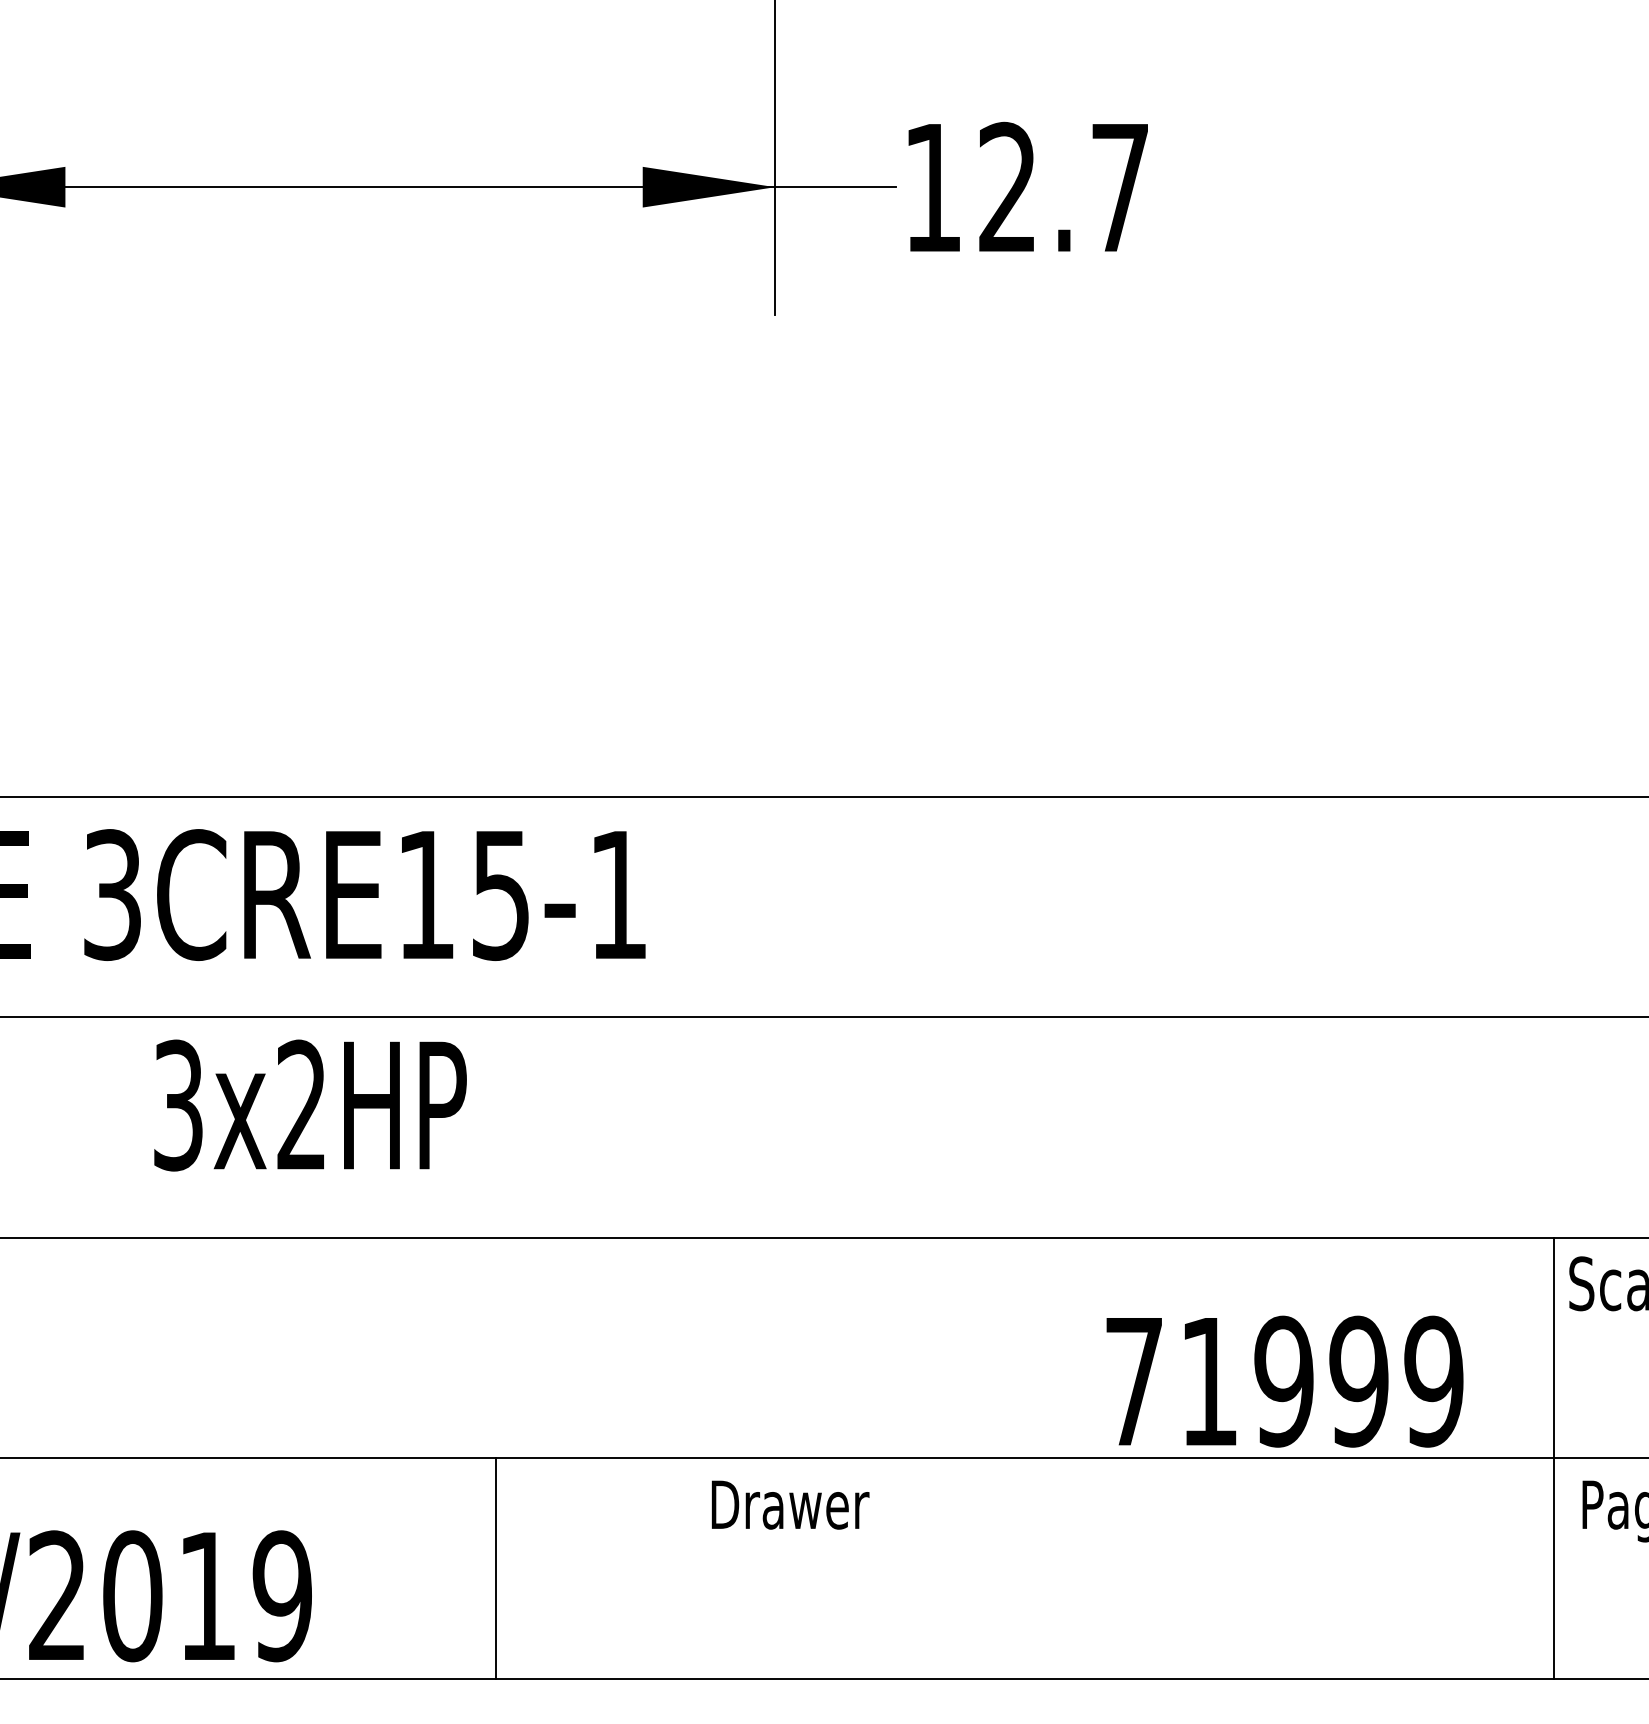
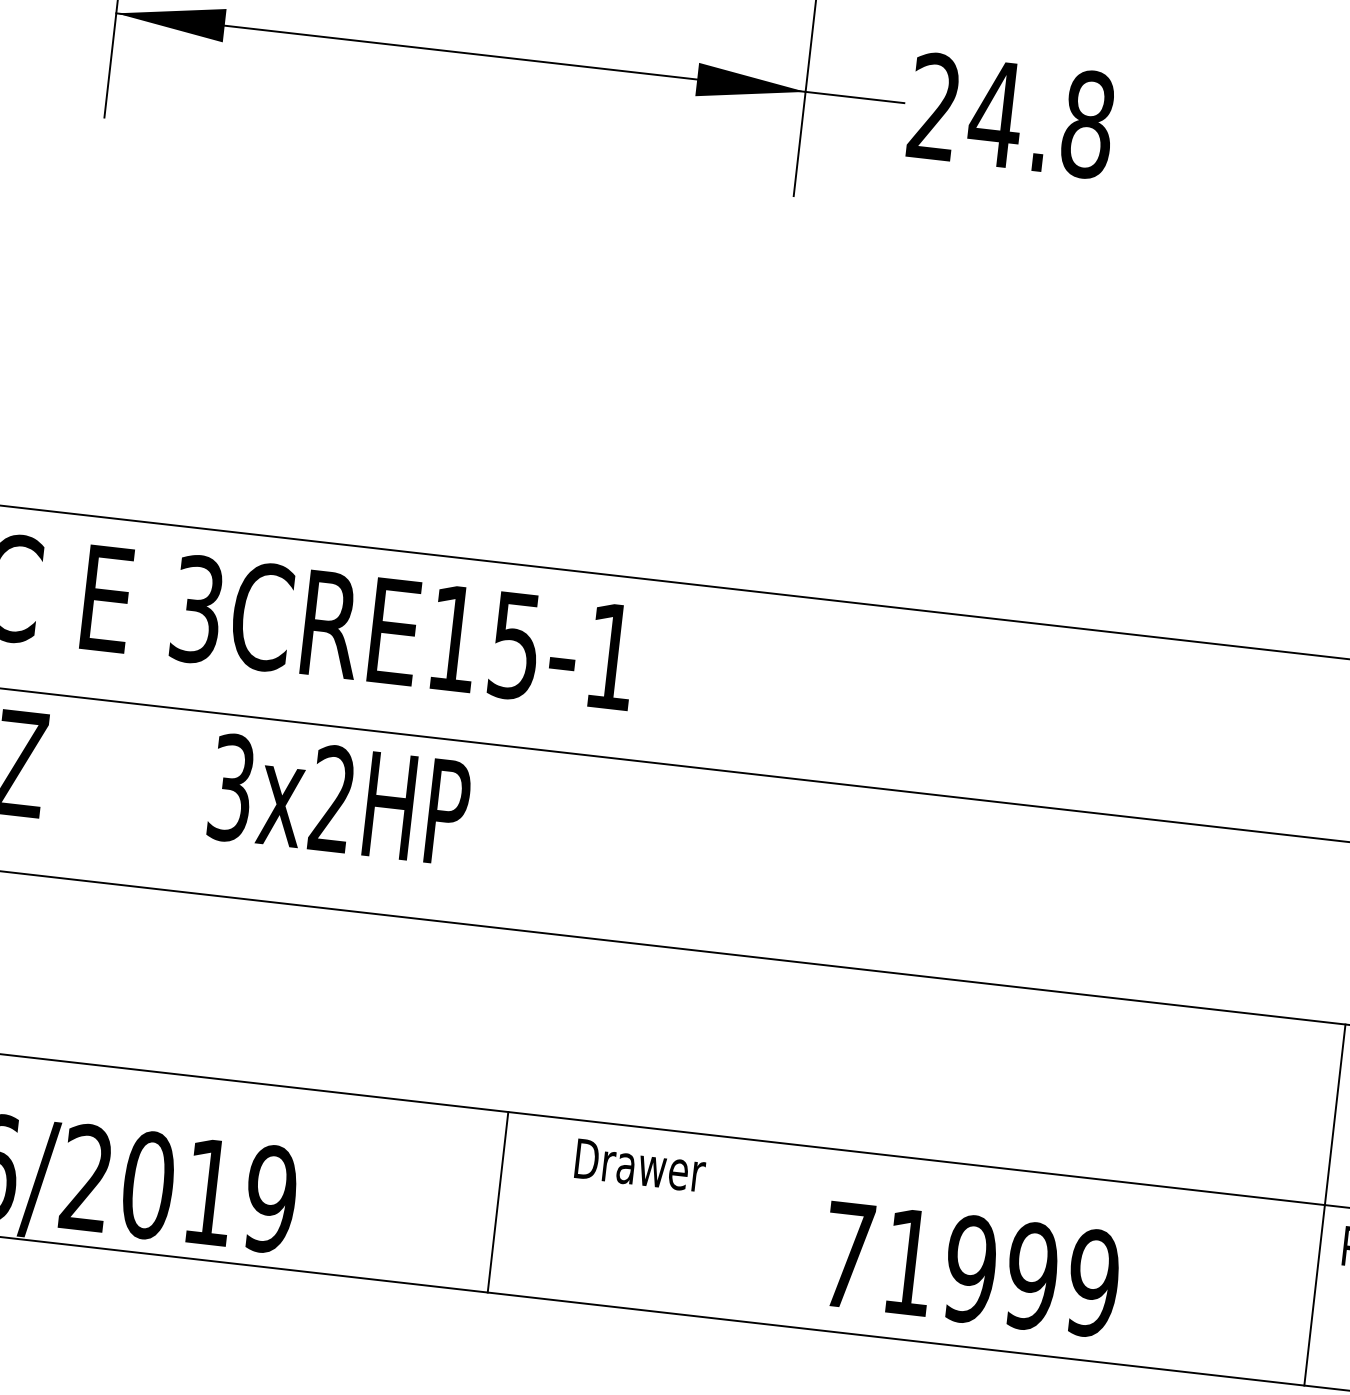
text: (1026, 187) -> (1011, 115), 12.7 -> 24.8
text: (1284, 1381) -> (971, 1269), moved
text: (790, 1504) -> (640, 1165), moved
line: (495, 1568) -> (497, 1202), moved

